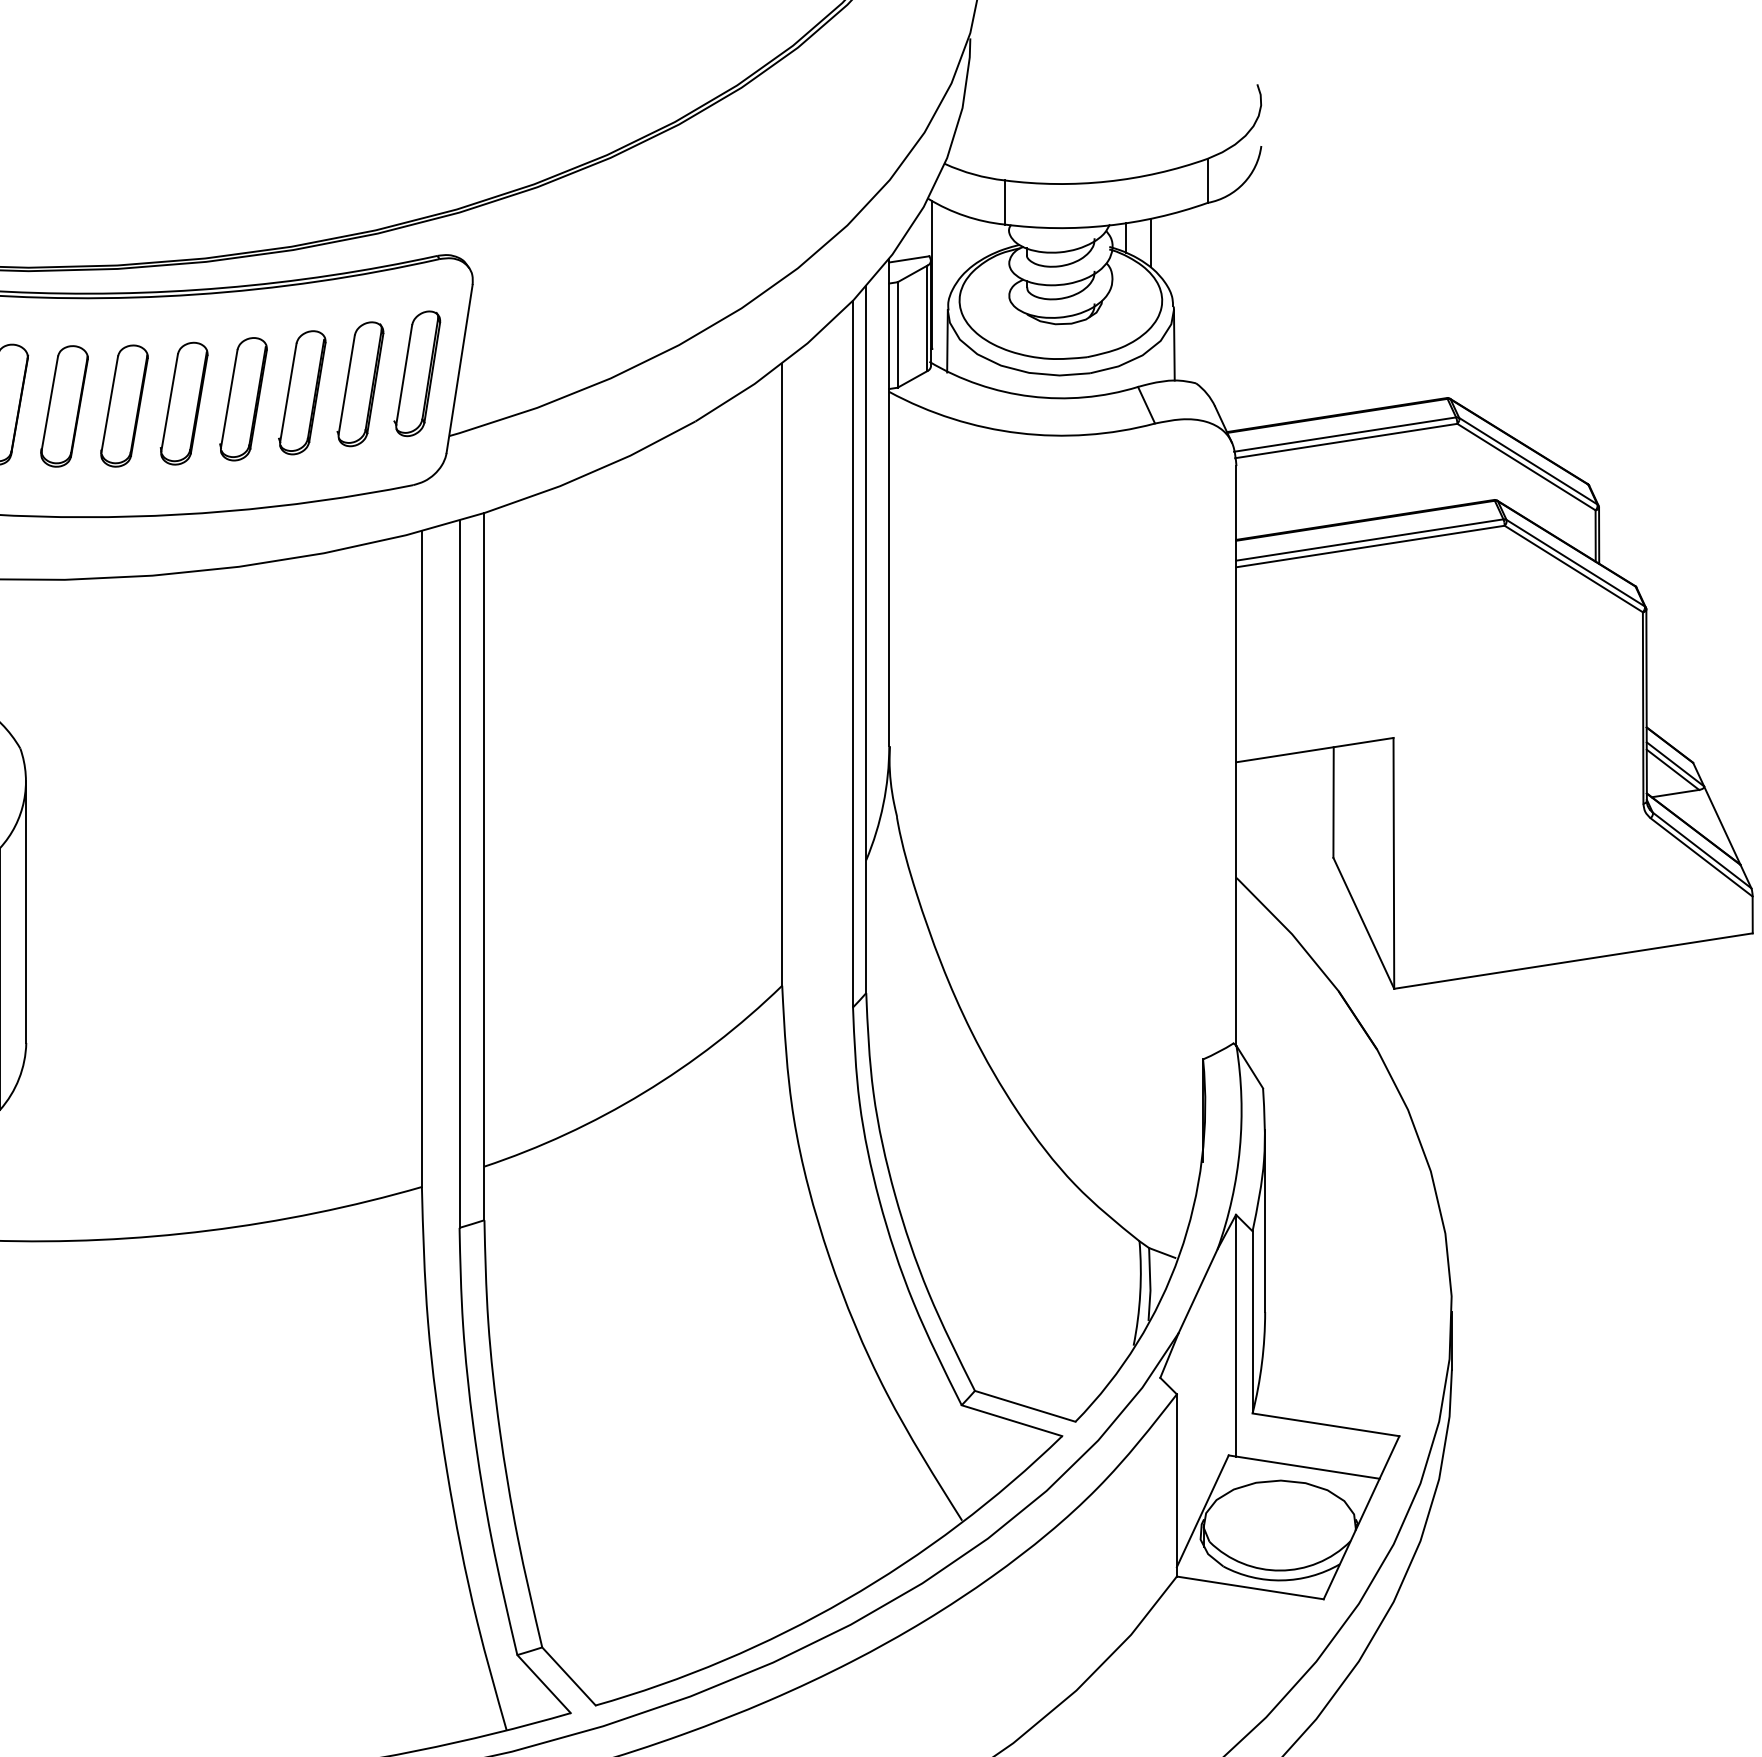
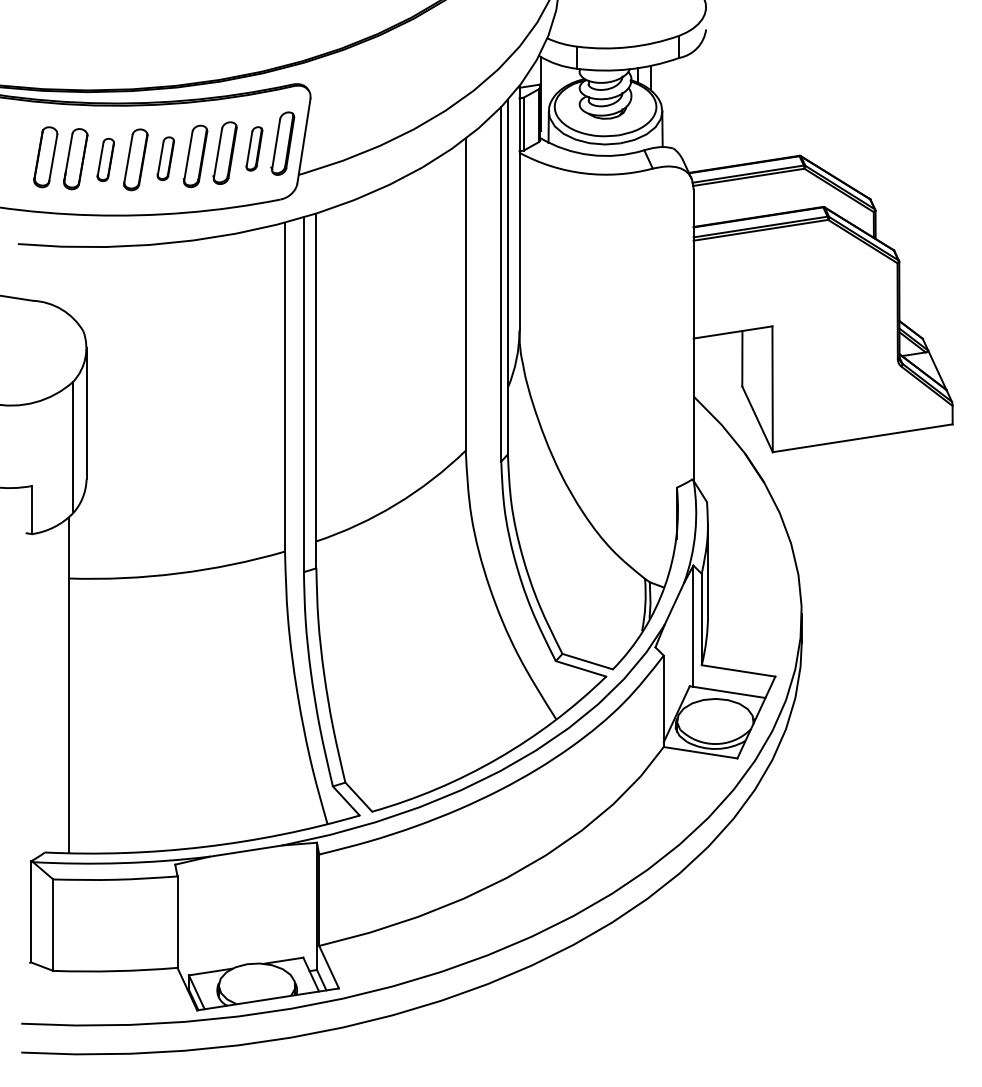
part: (361, 383) -> (254, 148), size x0.7
part: (183, 403) -> (165, 158), size x0.7
part: (64, 405) -> (105, 159), size x0.7

